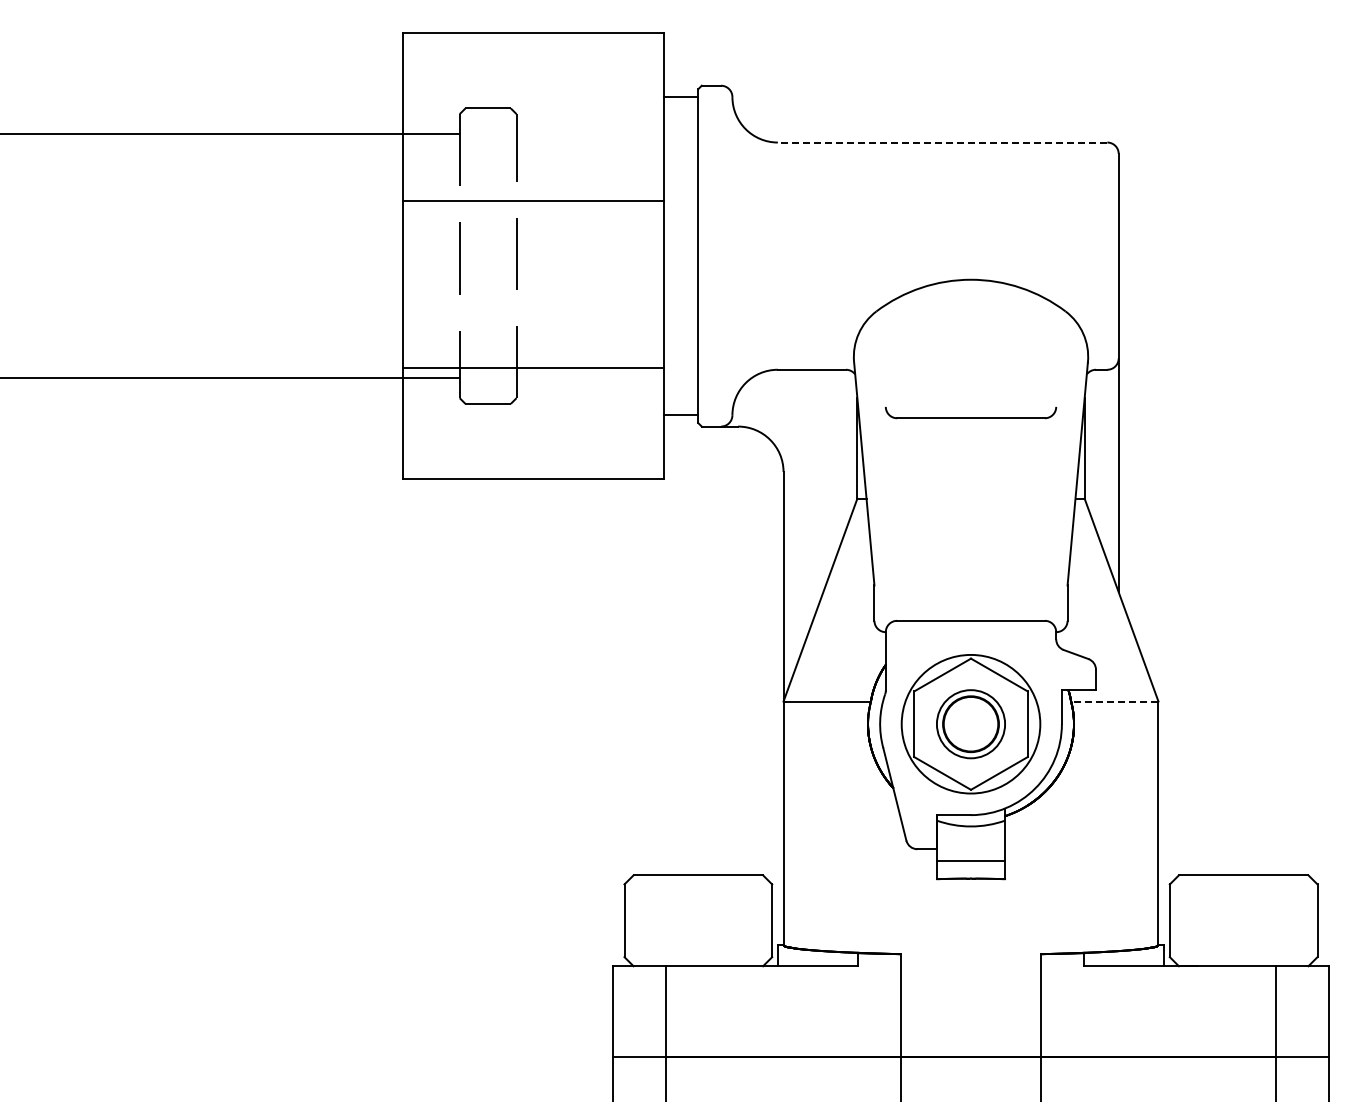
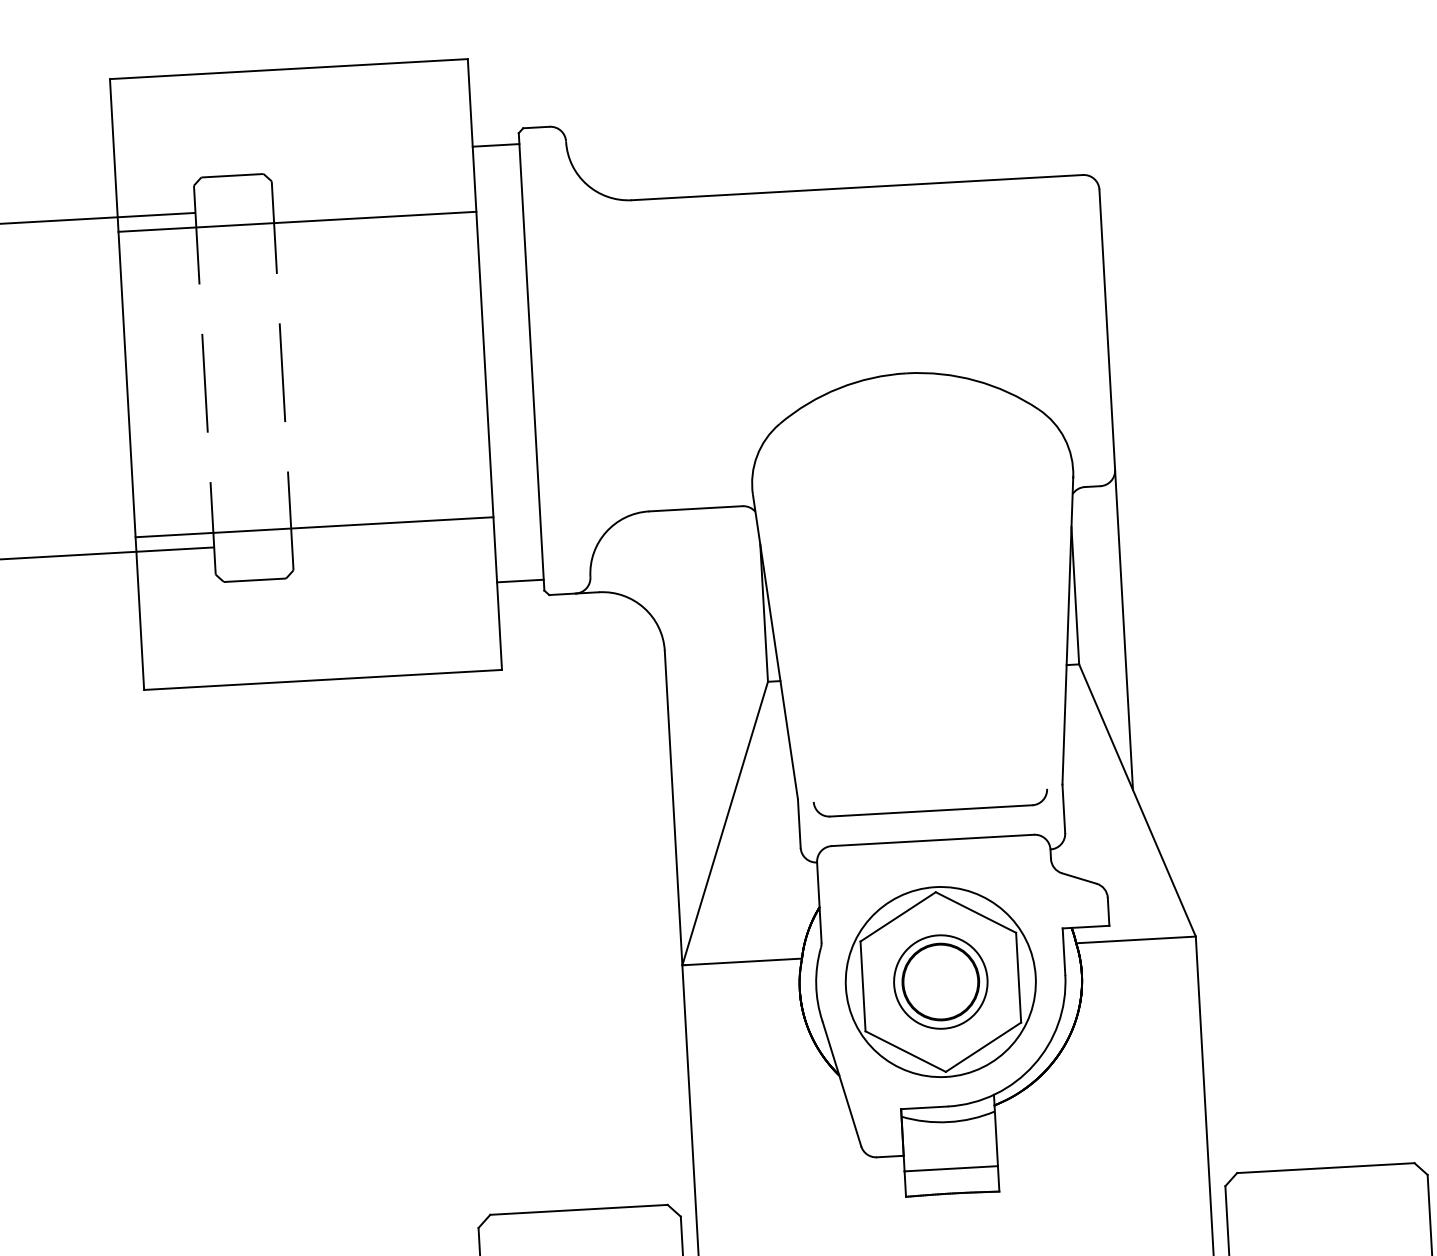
line: (942, 142) -> (857, 187), dashed -> solid
line: (533, 200) -> (297, 221), moved
part: (970, 413) -> (930, 804), moved
line: (1114, 701) -> (1135, 939), dashed -> solid

